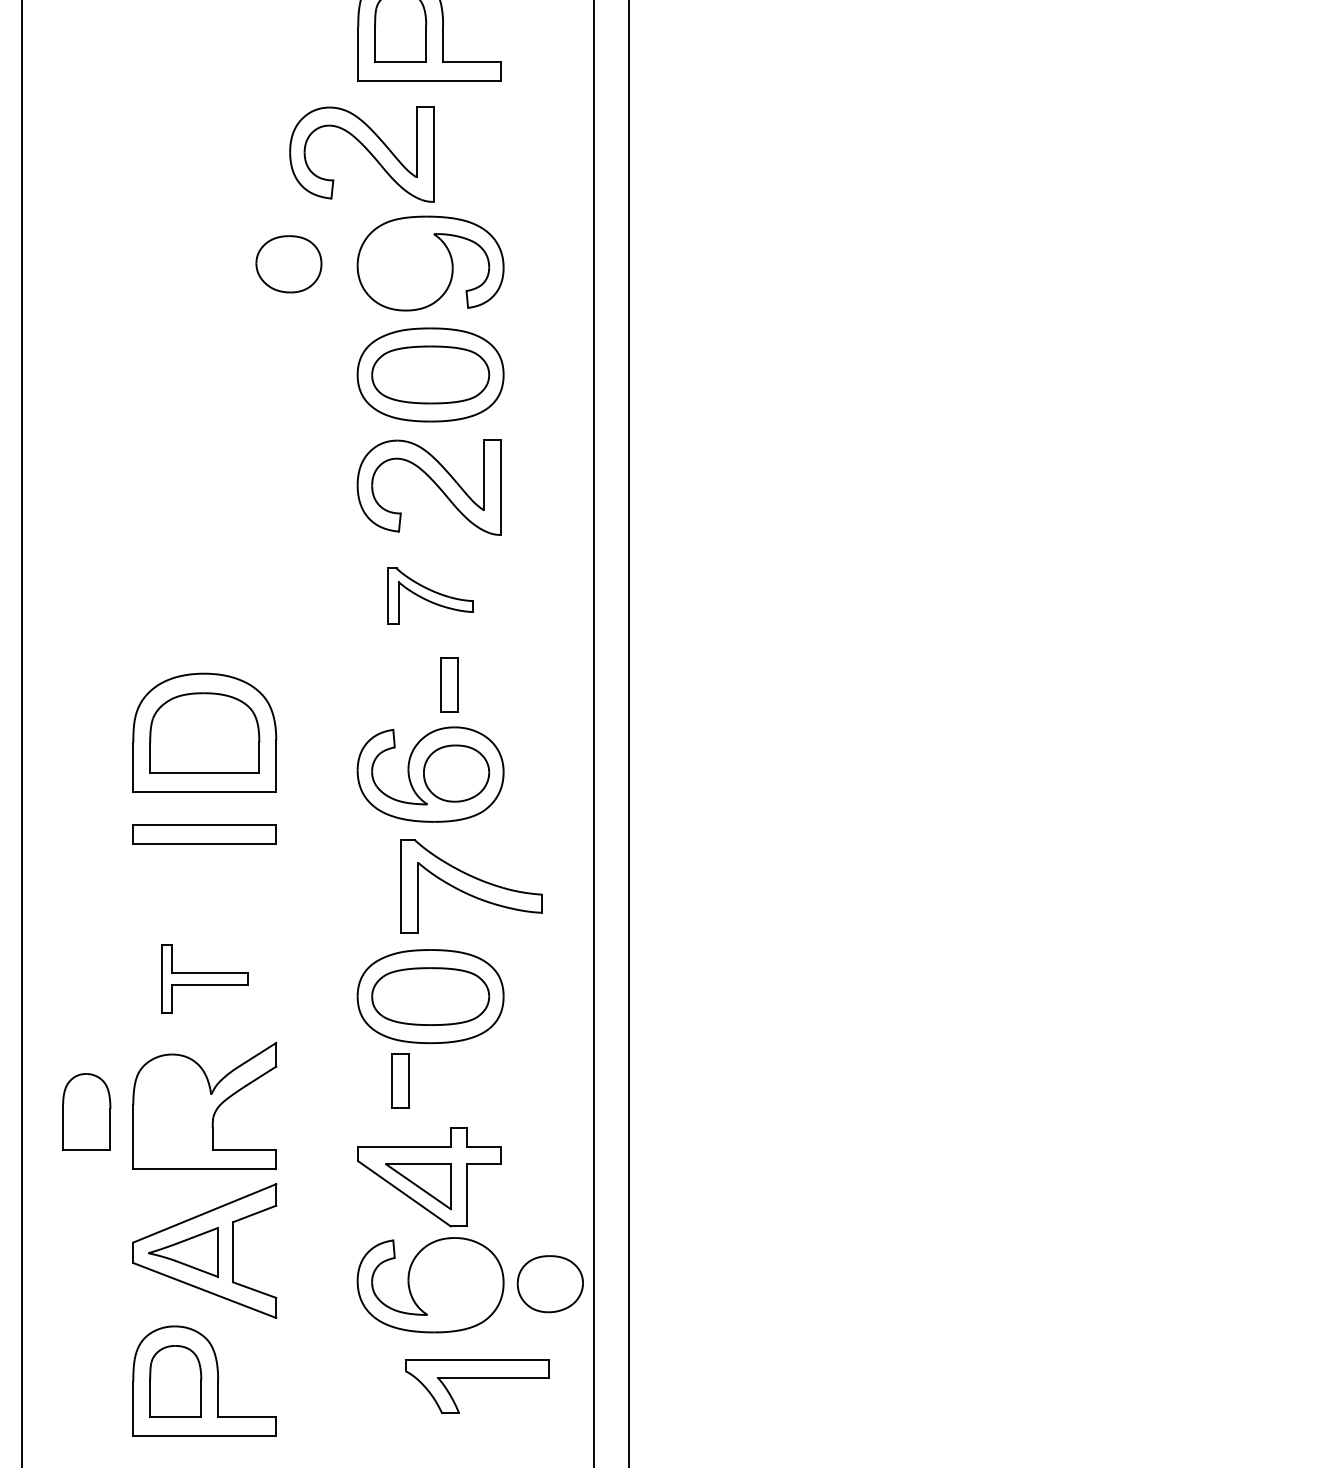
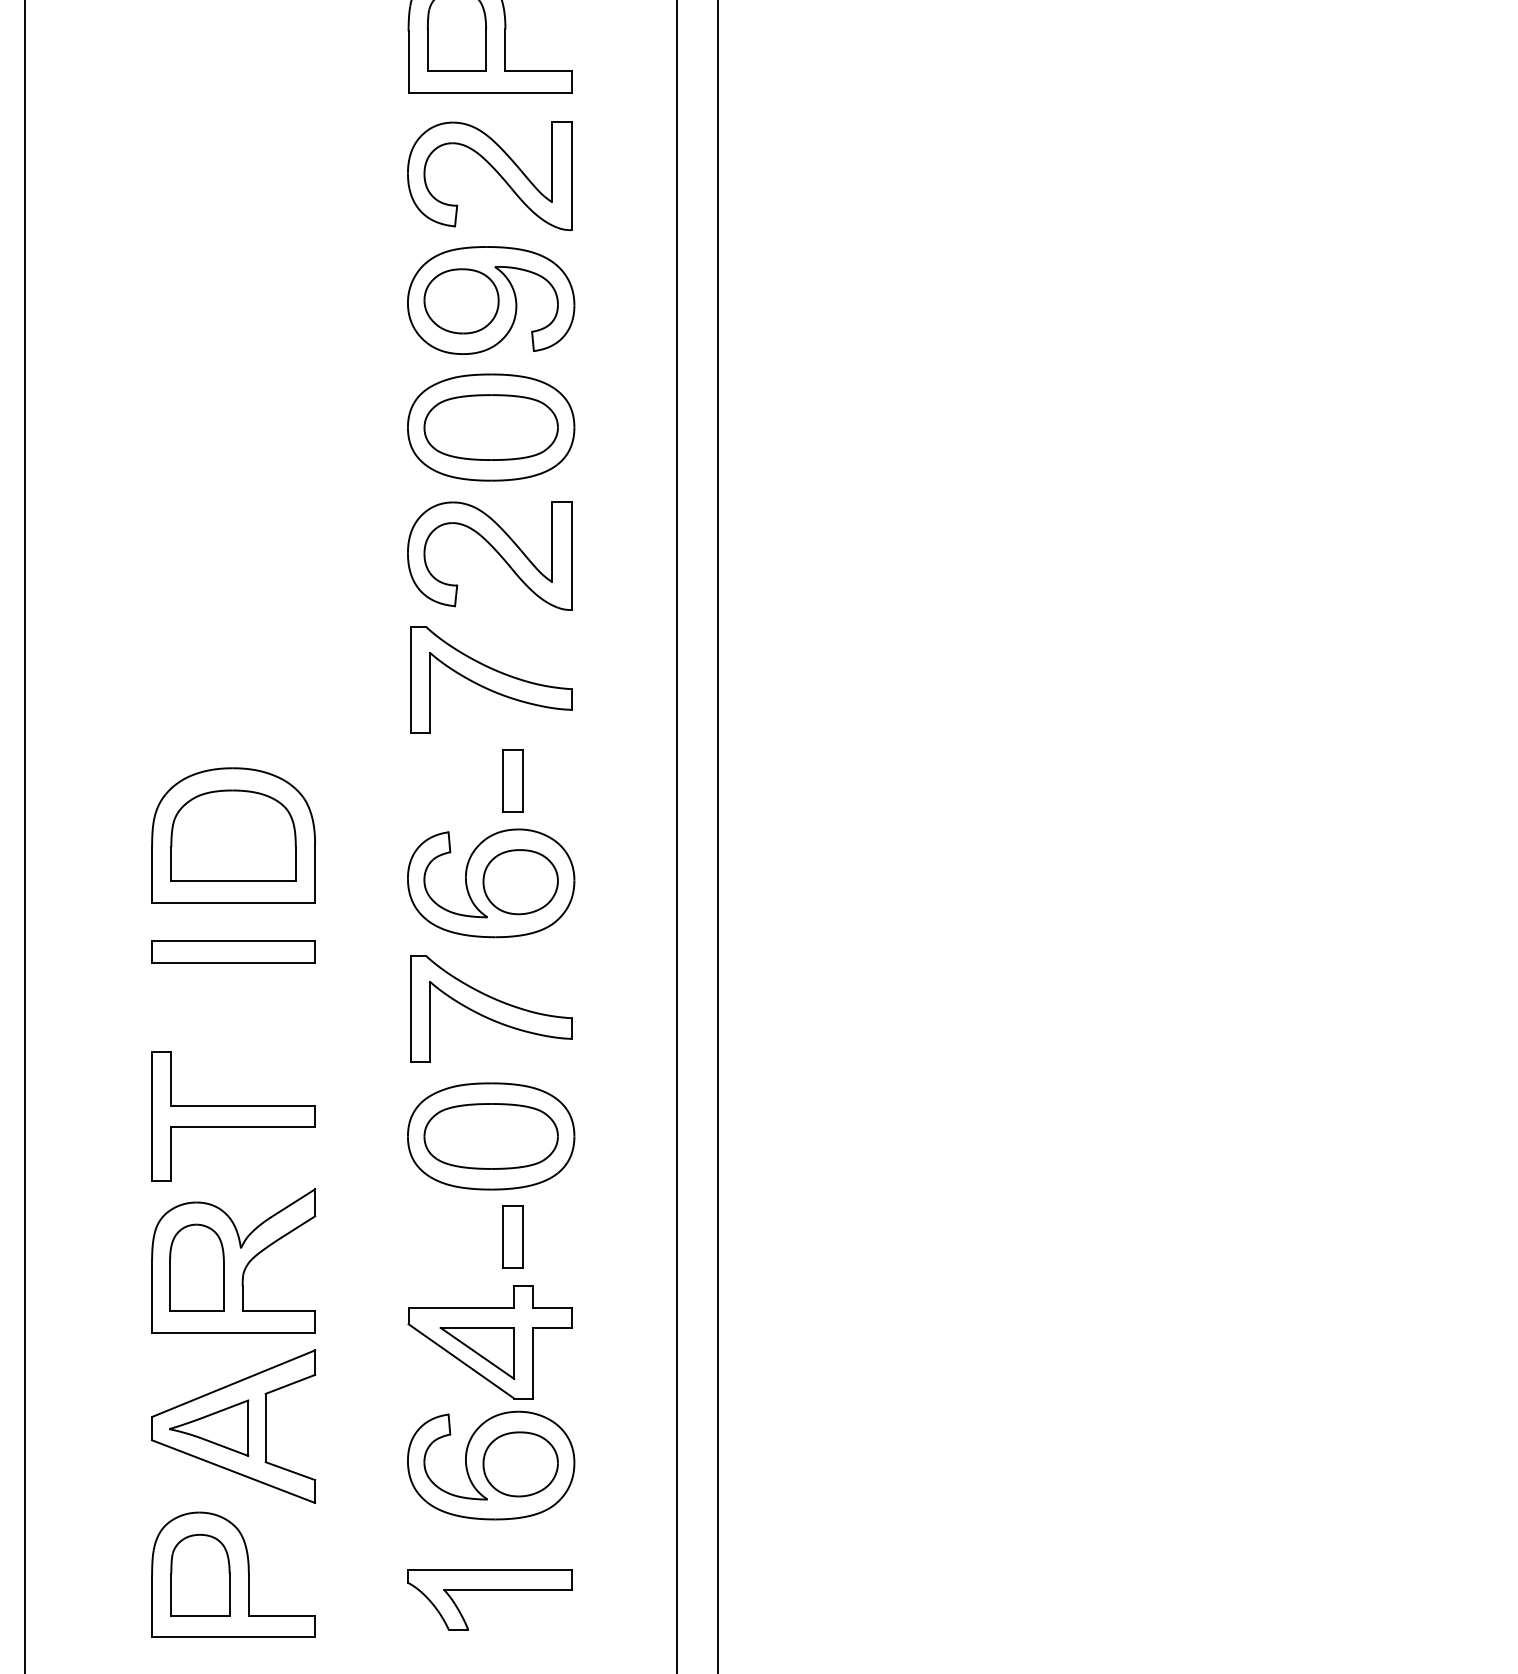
part: (366, 149) -> (494, 170), moved
part: (288, 264) -> (461, 301), moved
part: (430, 595) -> (491, 679), size x1.67
part: (472, 886) -> (491, 1008), moved
part: (204, 979) -> (233, 1116), size x1.67
part: (400, 1080) -> (512, 1236), moved
part: (86, 1111) -> (196, 1267), moved
part: (550, 1284) -> (520, 1464), moved
part: (477, 1378) -> (489, 1590), moved

